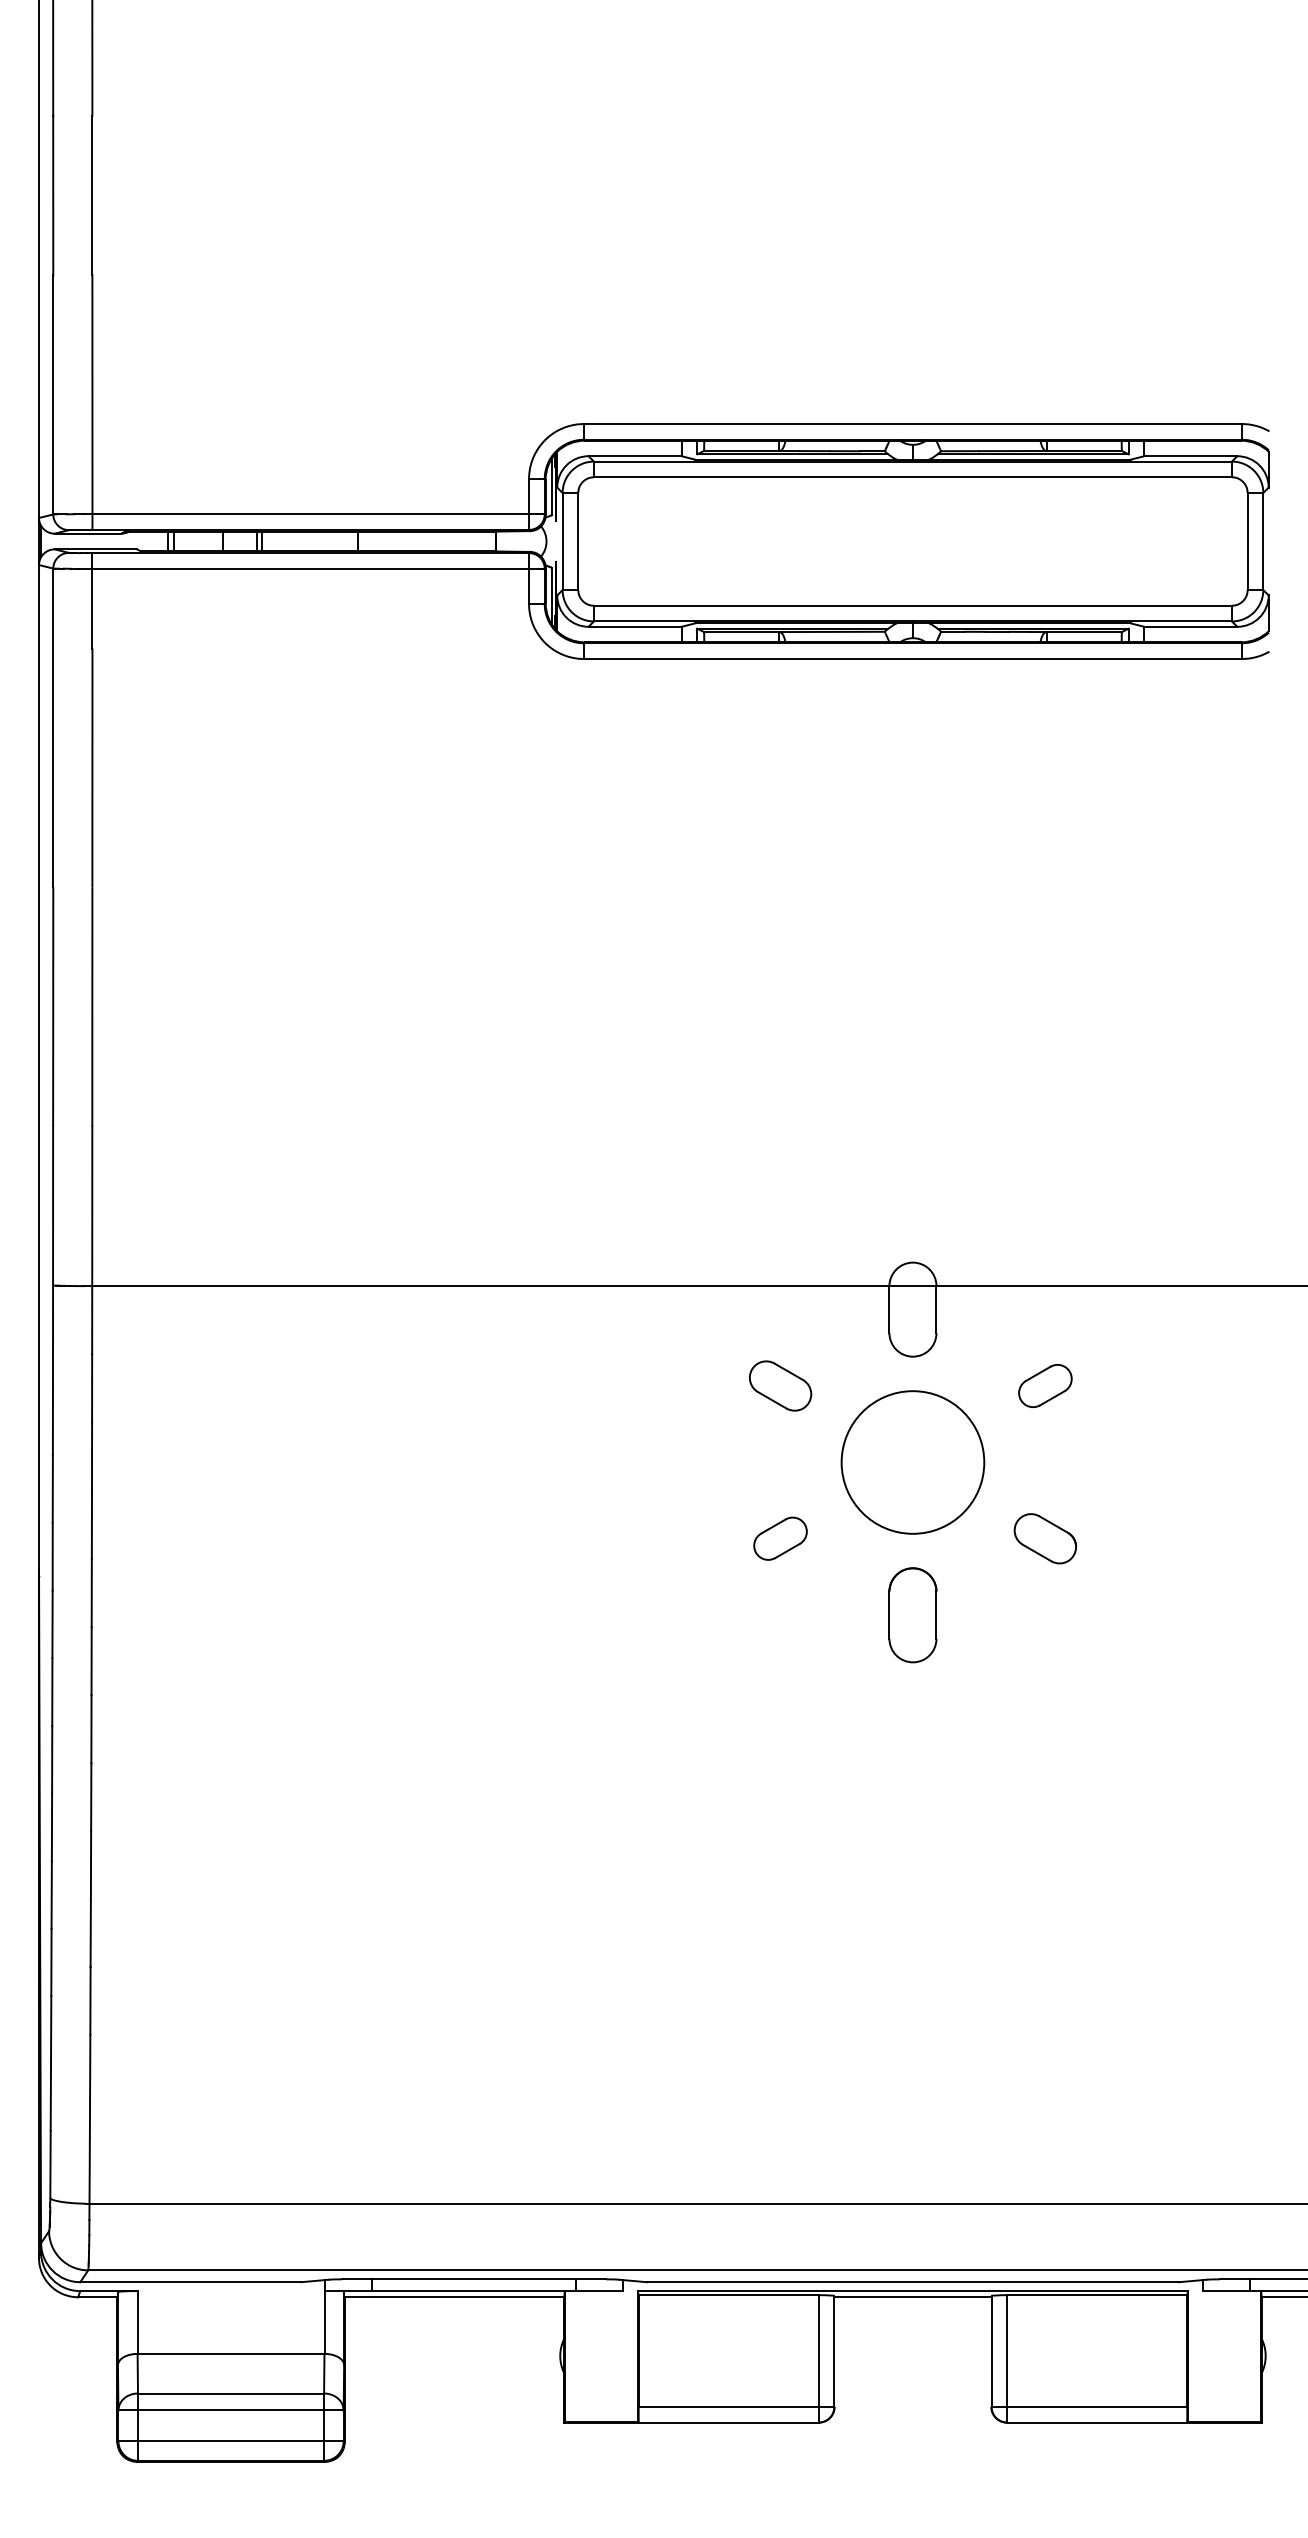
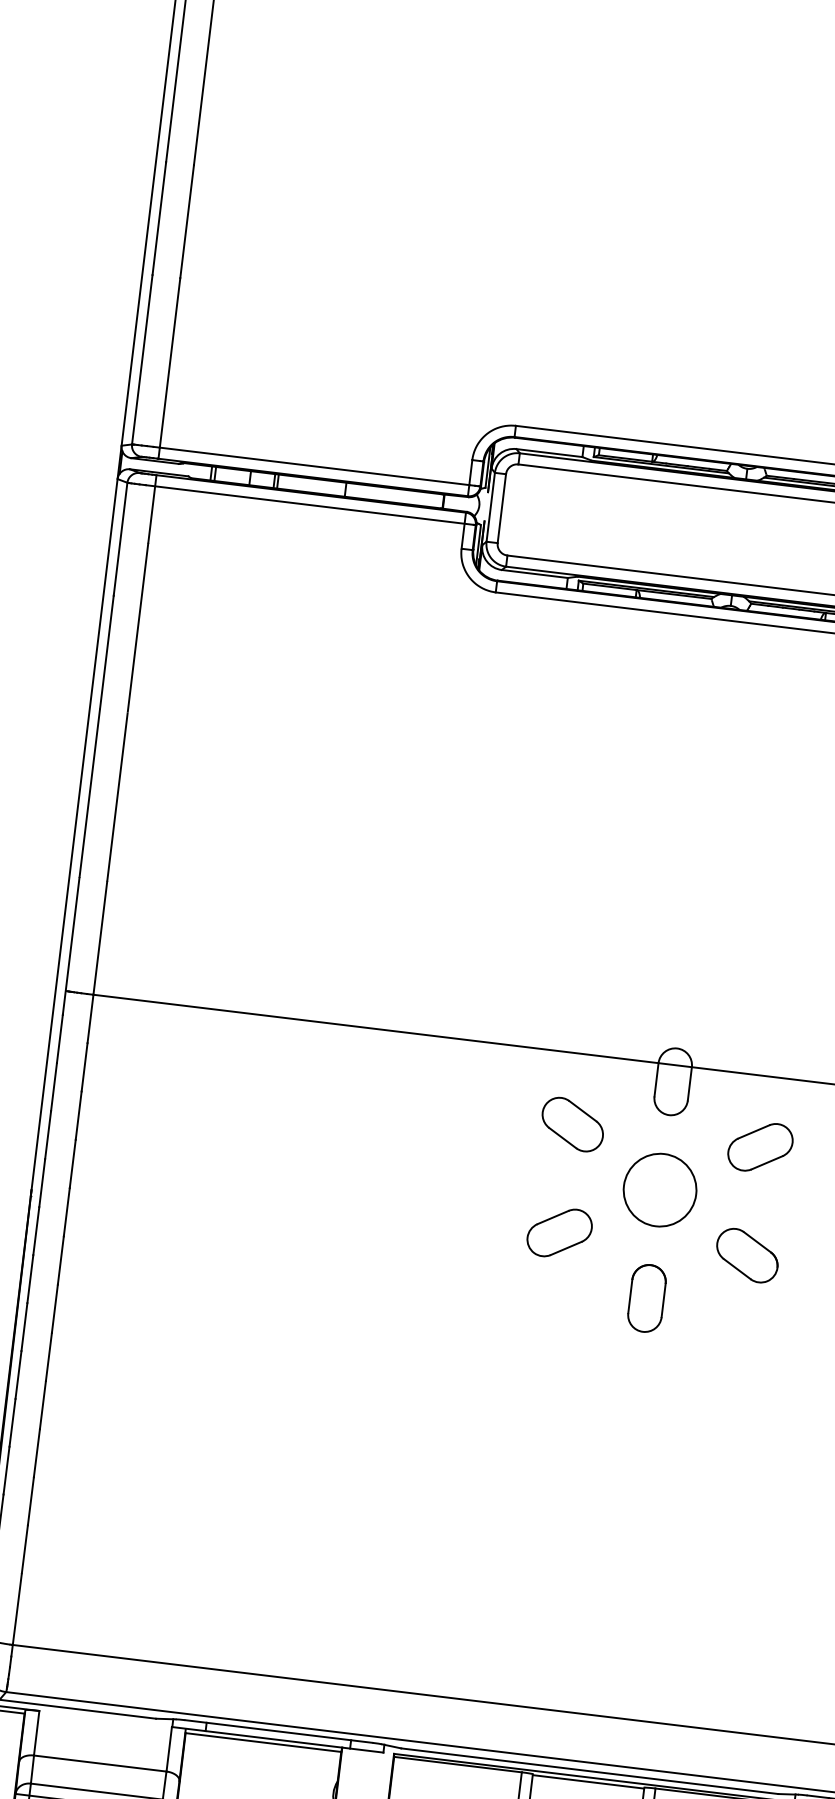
part: (780, 1385) -> (572, 1124), size x1.43
part: (1045, 1385) -> (760, 1146), size x1.67
circle: (912, 1462) -> (659, 1190), size x0.71
part: (780, 1538) -> (559, 1232), size x1.67
part: (1045, 1538) -> (747, 1255), size x1.43

